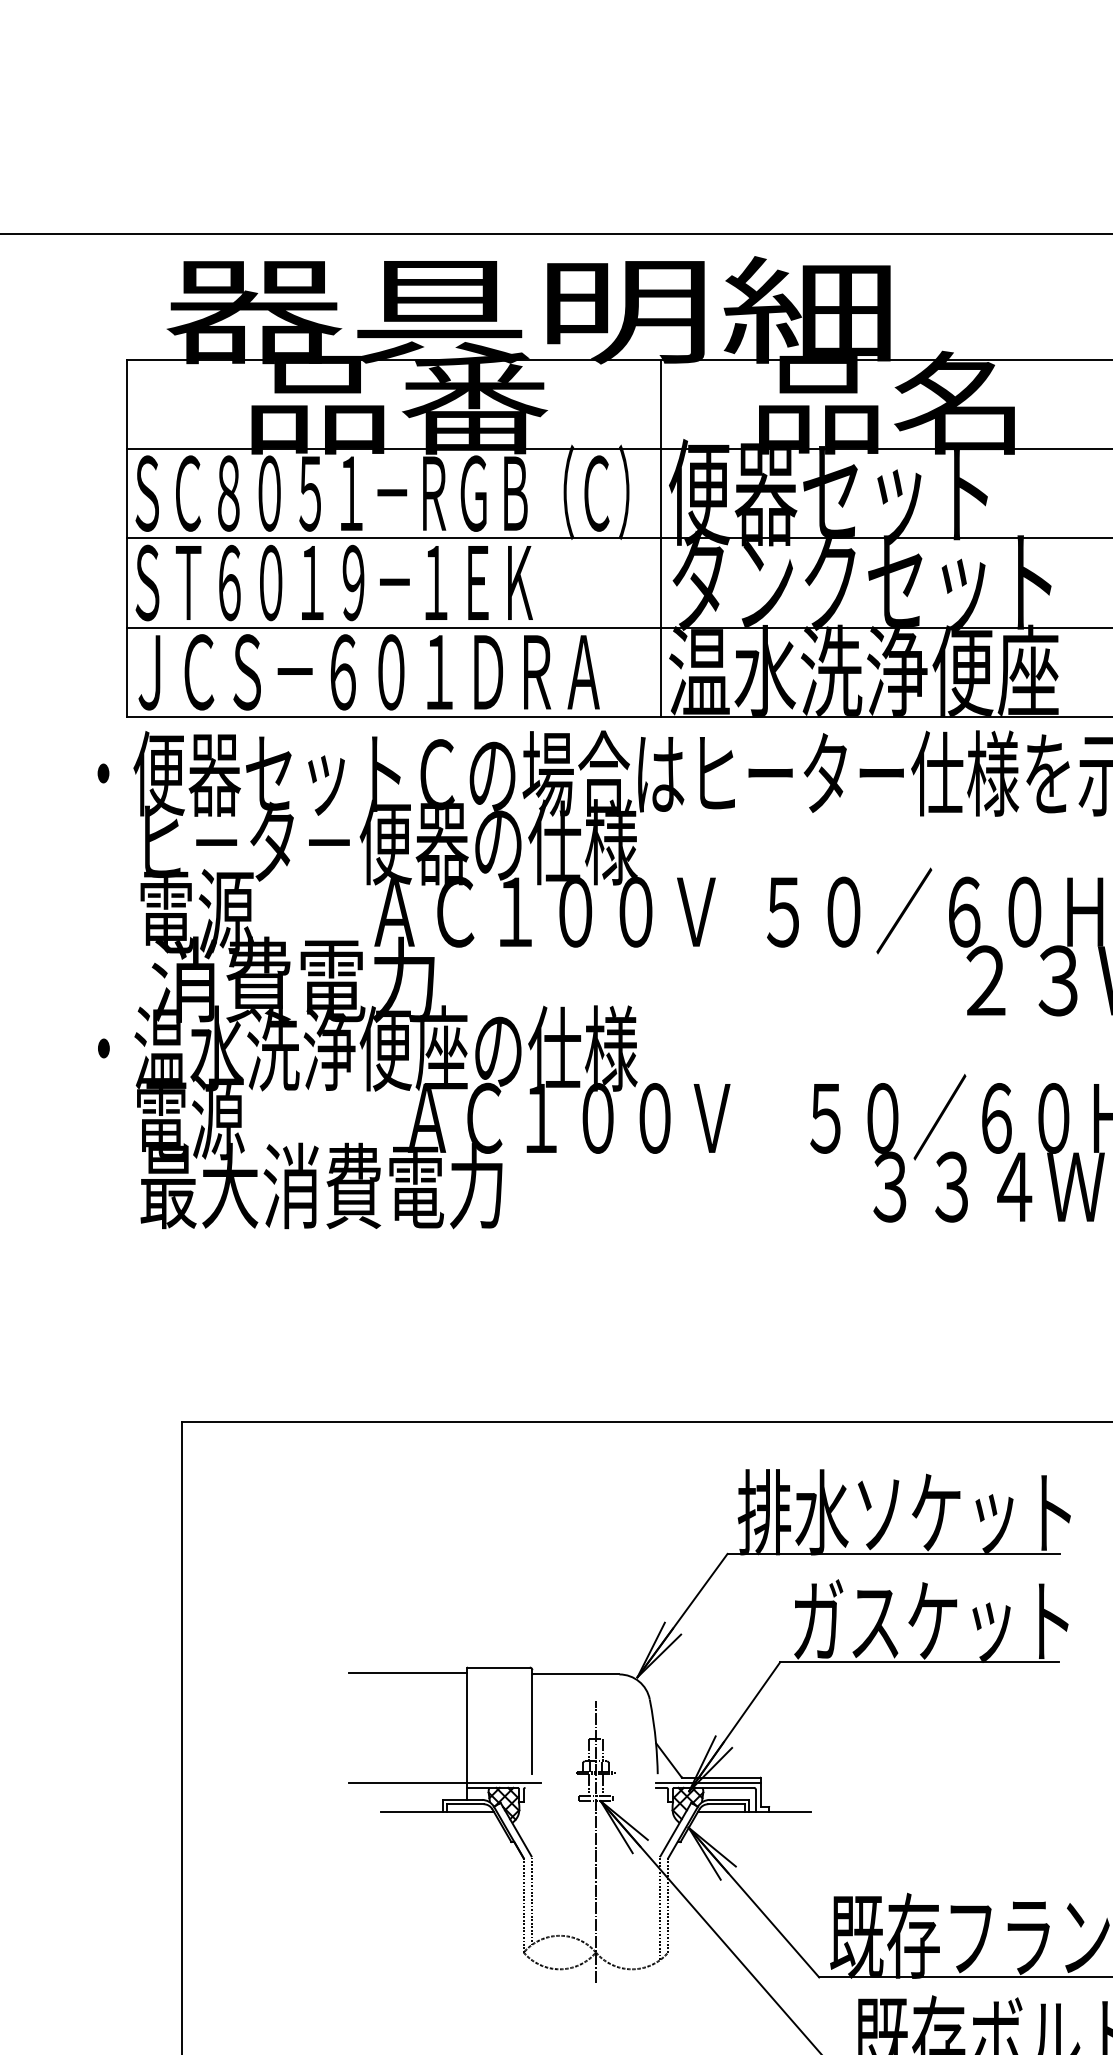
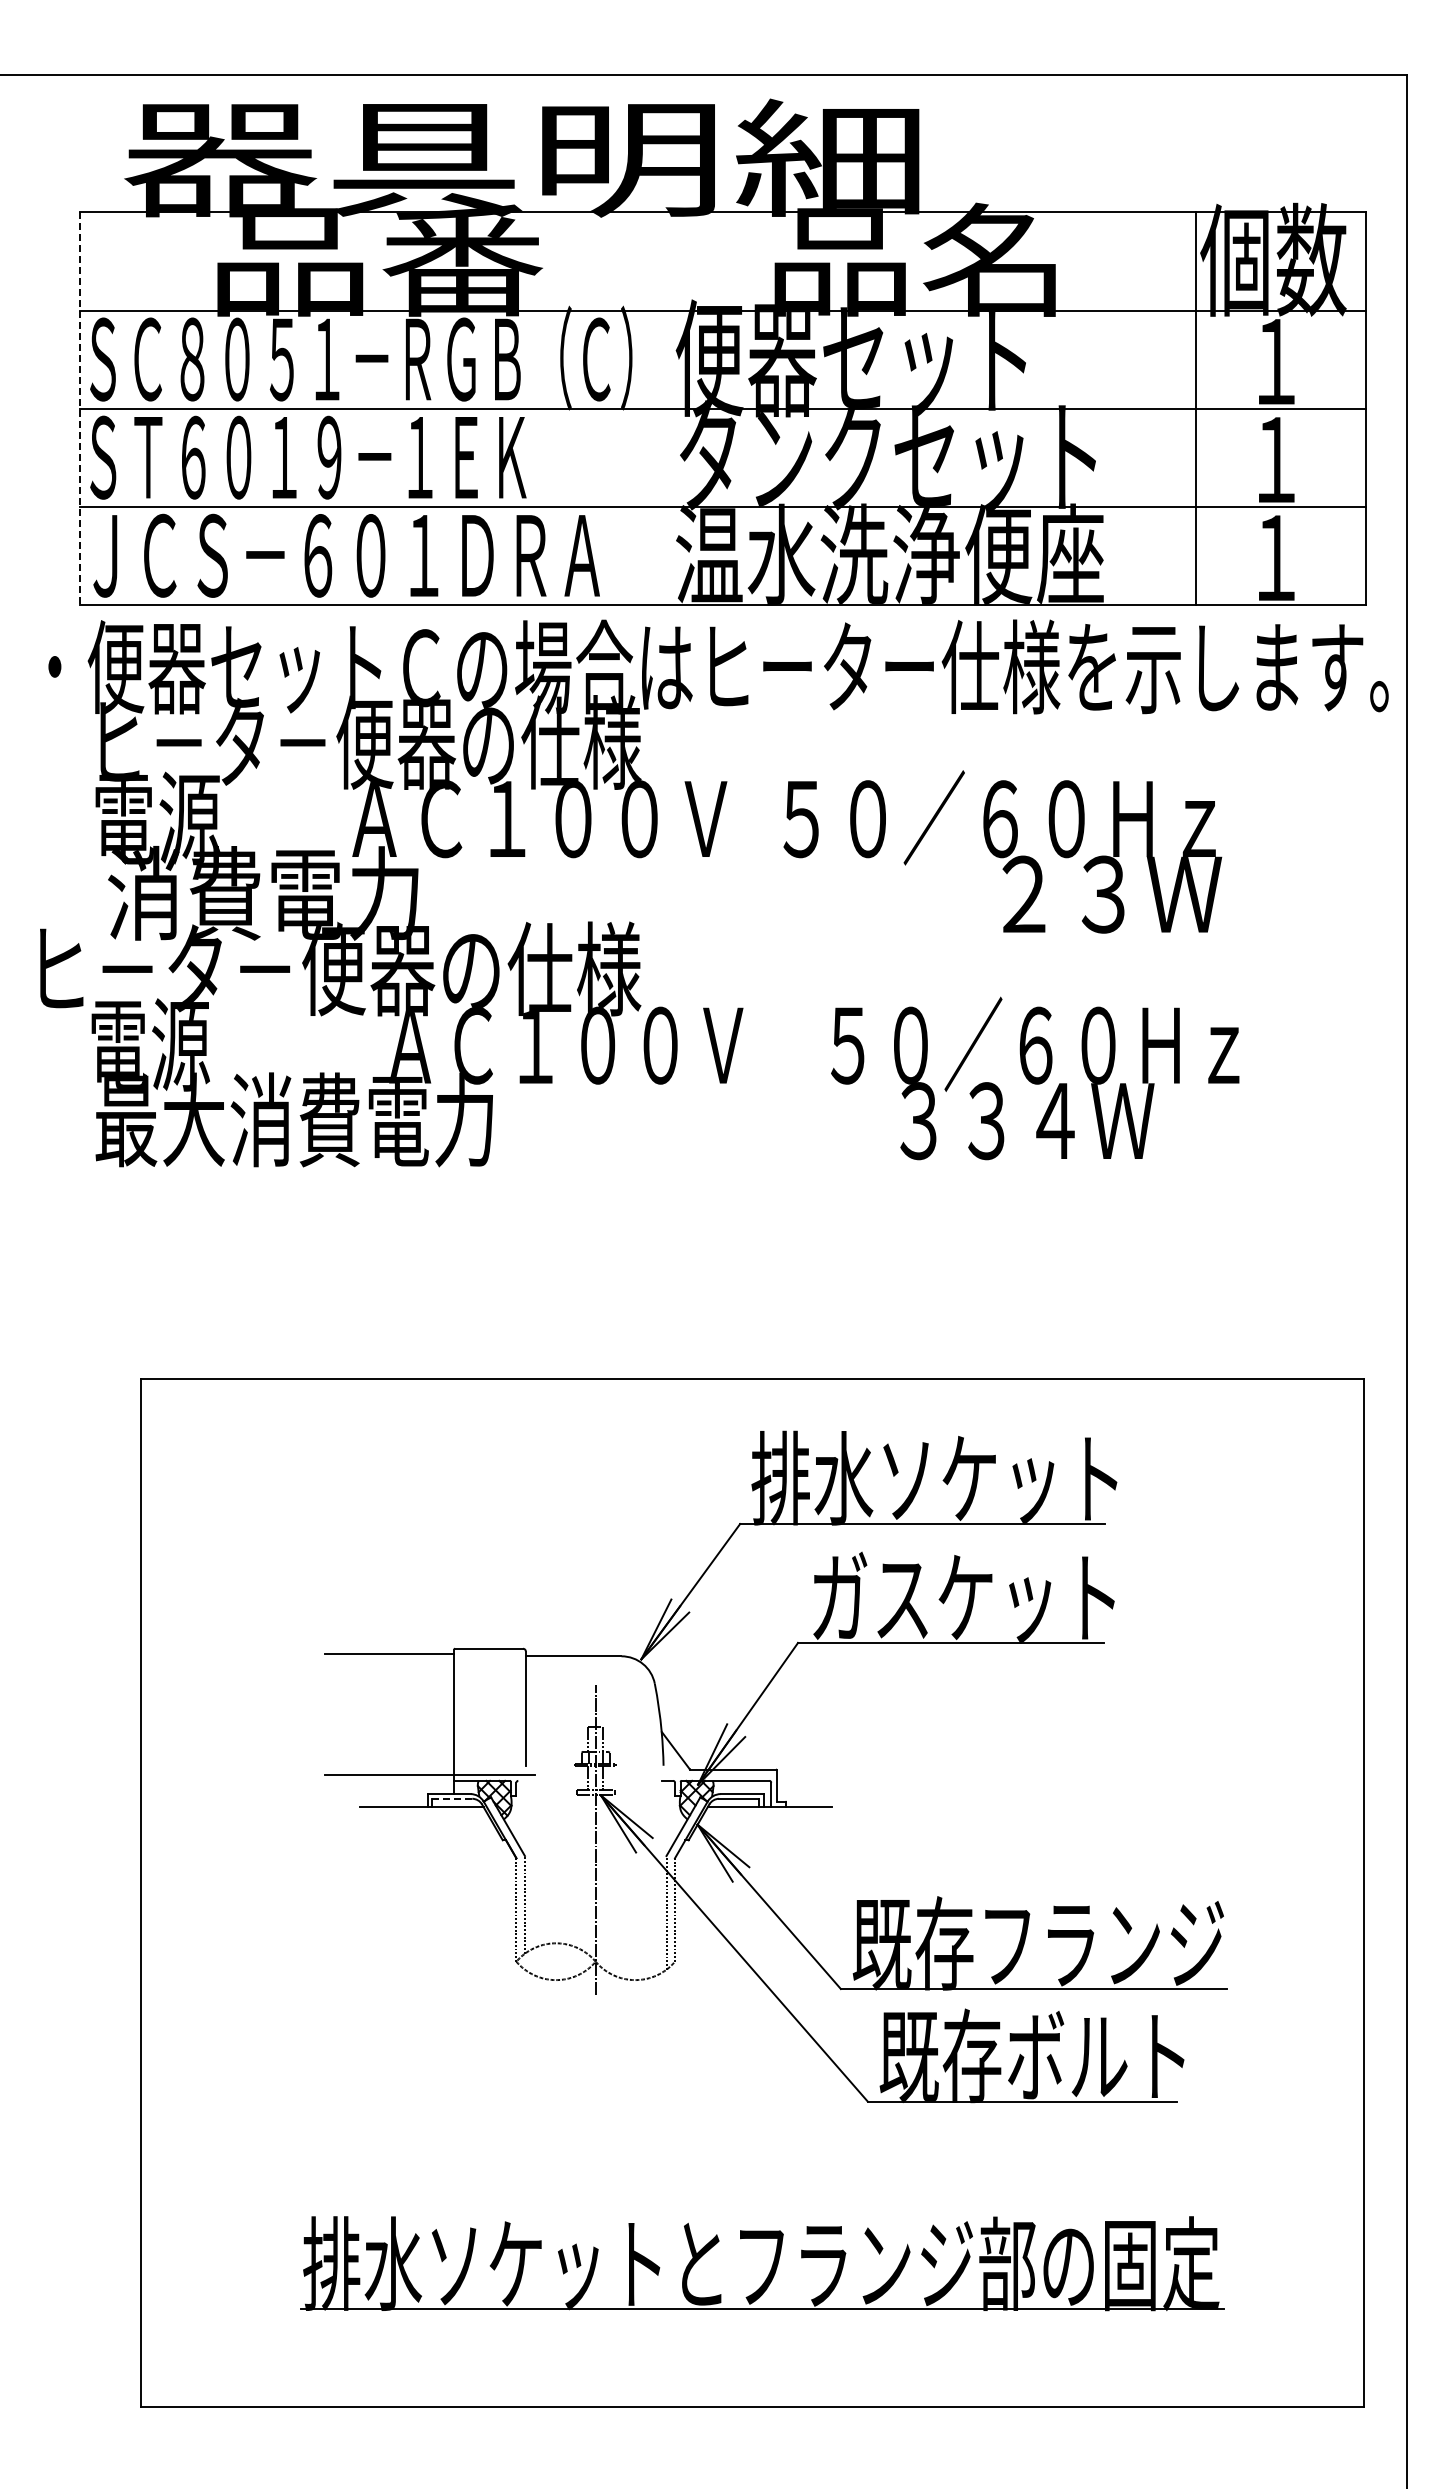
line: (661, 538) -> (667, 408), removed
line: (126, 539) -> (80, 409), solid -> dashed
text: (363, 1048) -> (340, 968), ・温水洗浄便座の仕様 -> ヒ－タ－便器の仕様
line: (707, 1782) -> (718, 1775), removed
line: (465, 1803) -> (452, 1798), solid -> dashed

